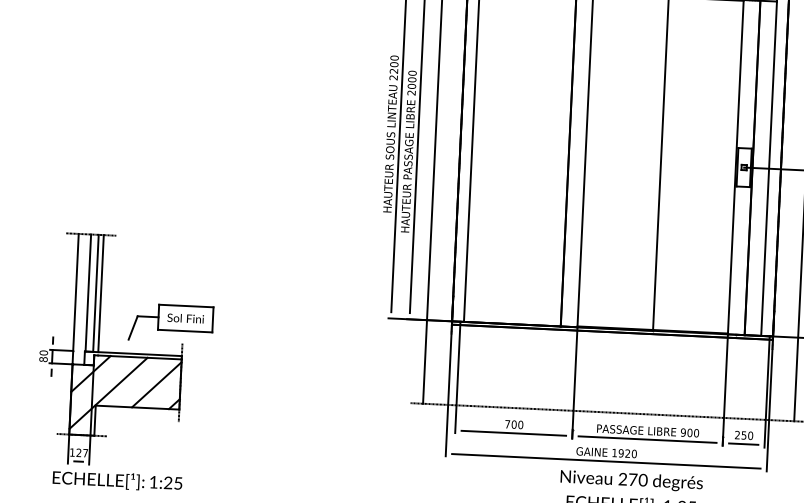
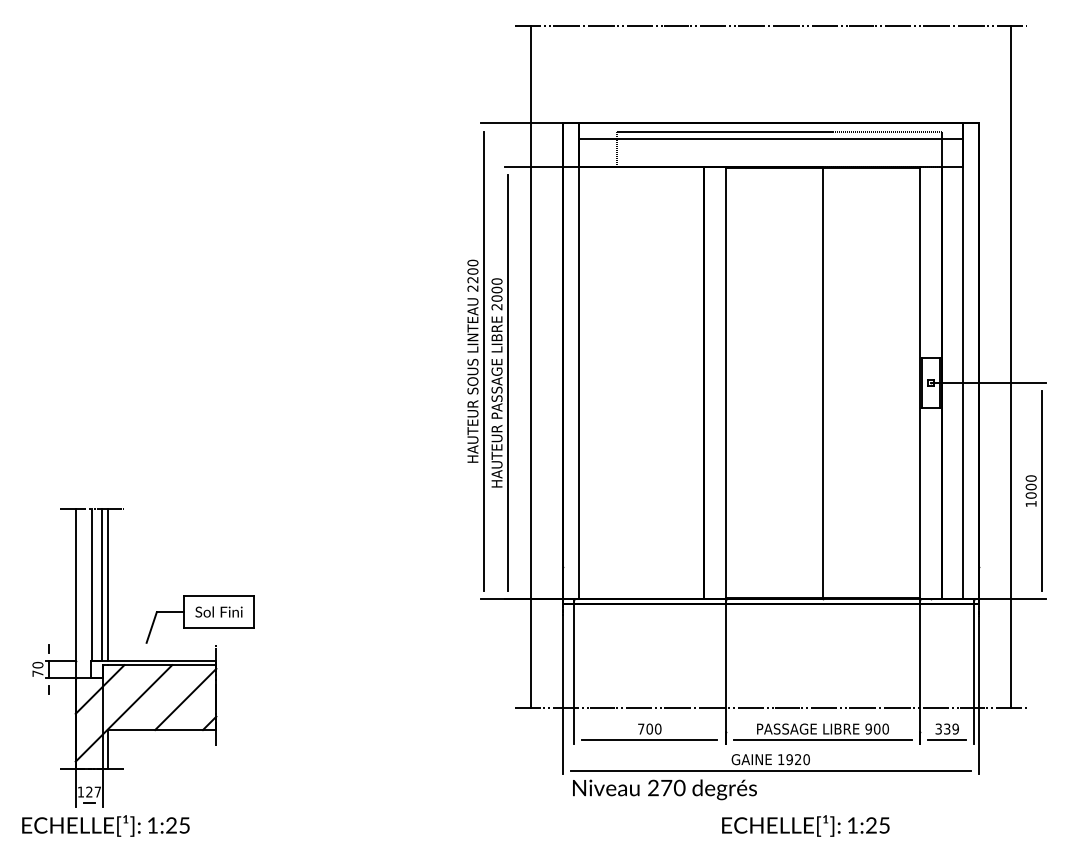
text: (43, 359) -> (37, 673), 80 -> 70
text: (743, 434) -> (946, 728), 250 -> 339
text: (117, 480) -> (105, 825), moved
text: (631, 480) -> (664, 789), moved

